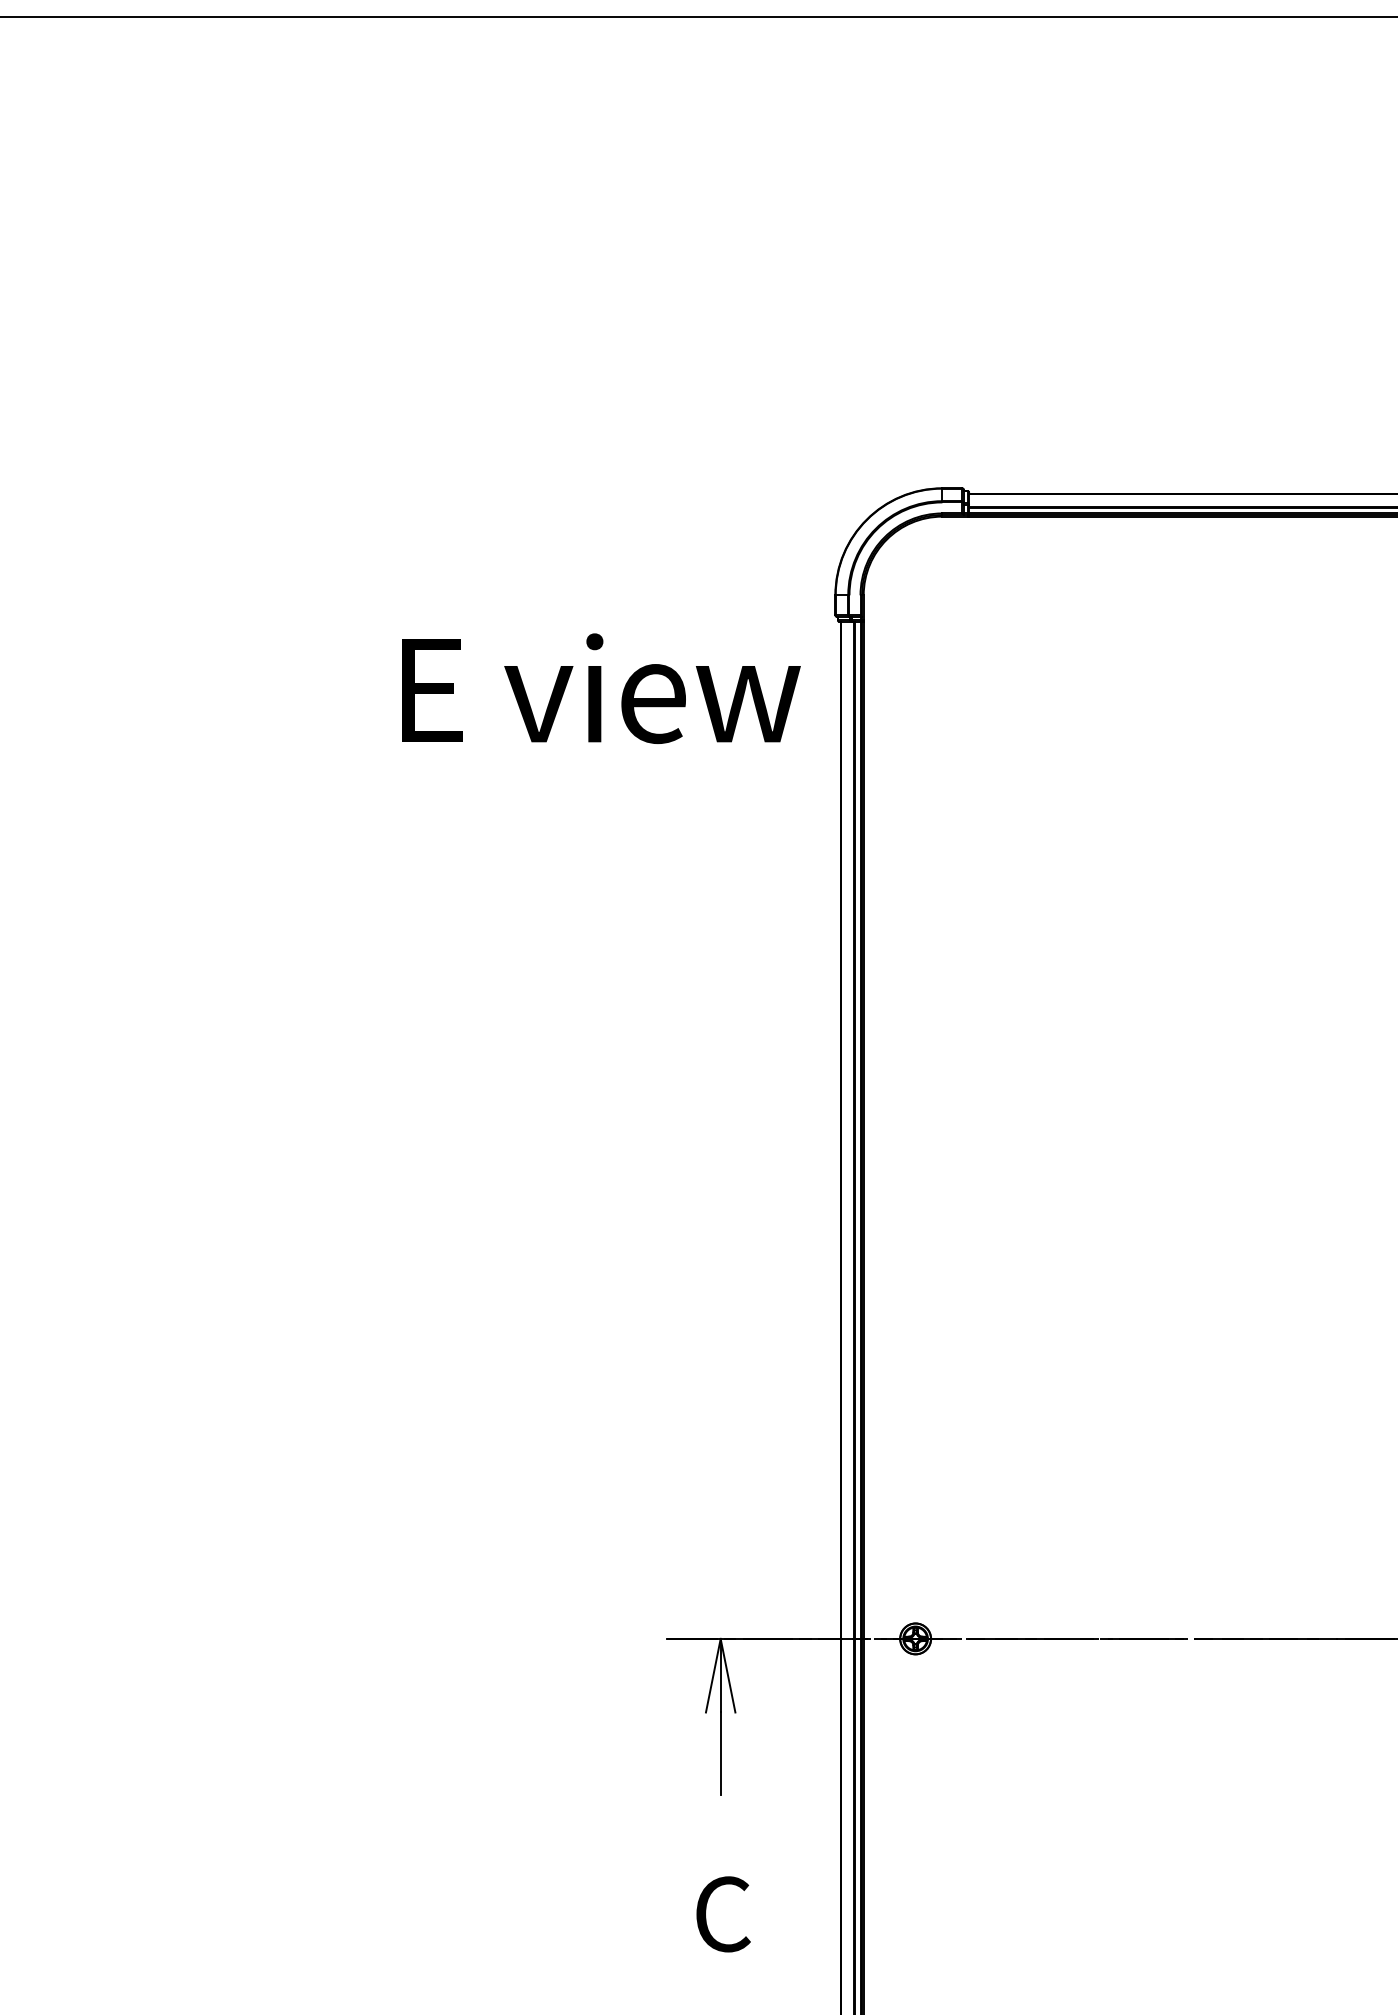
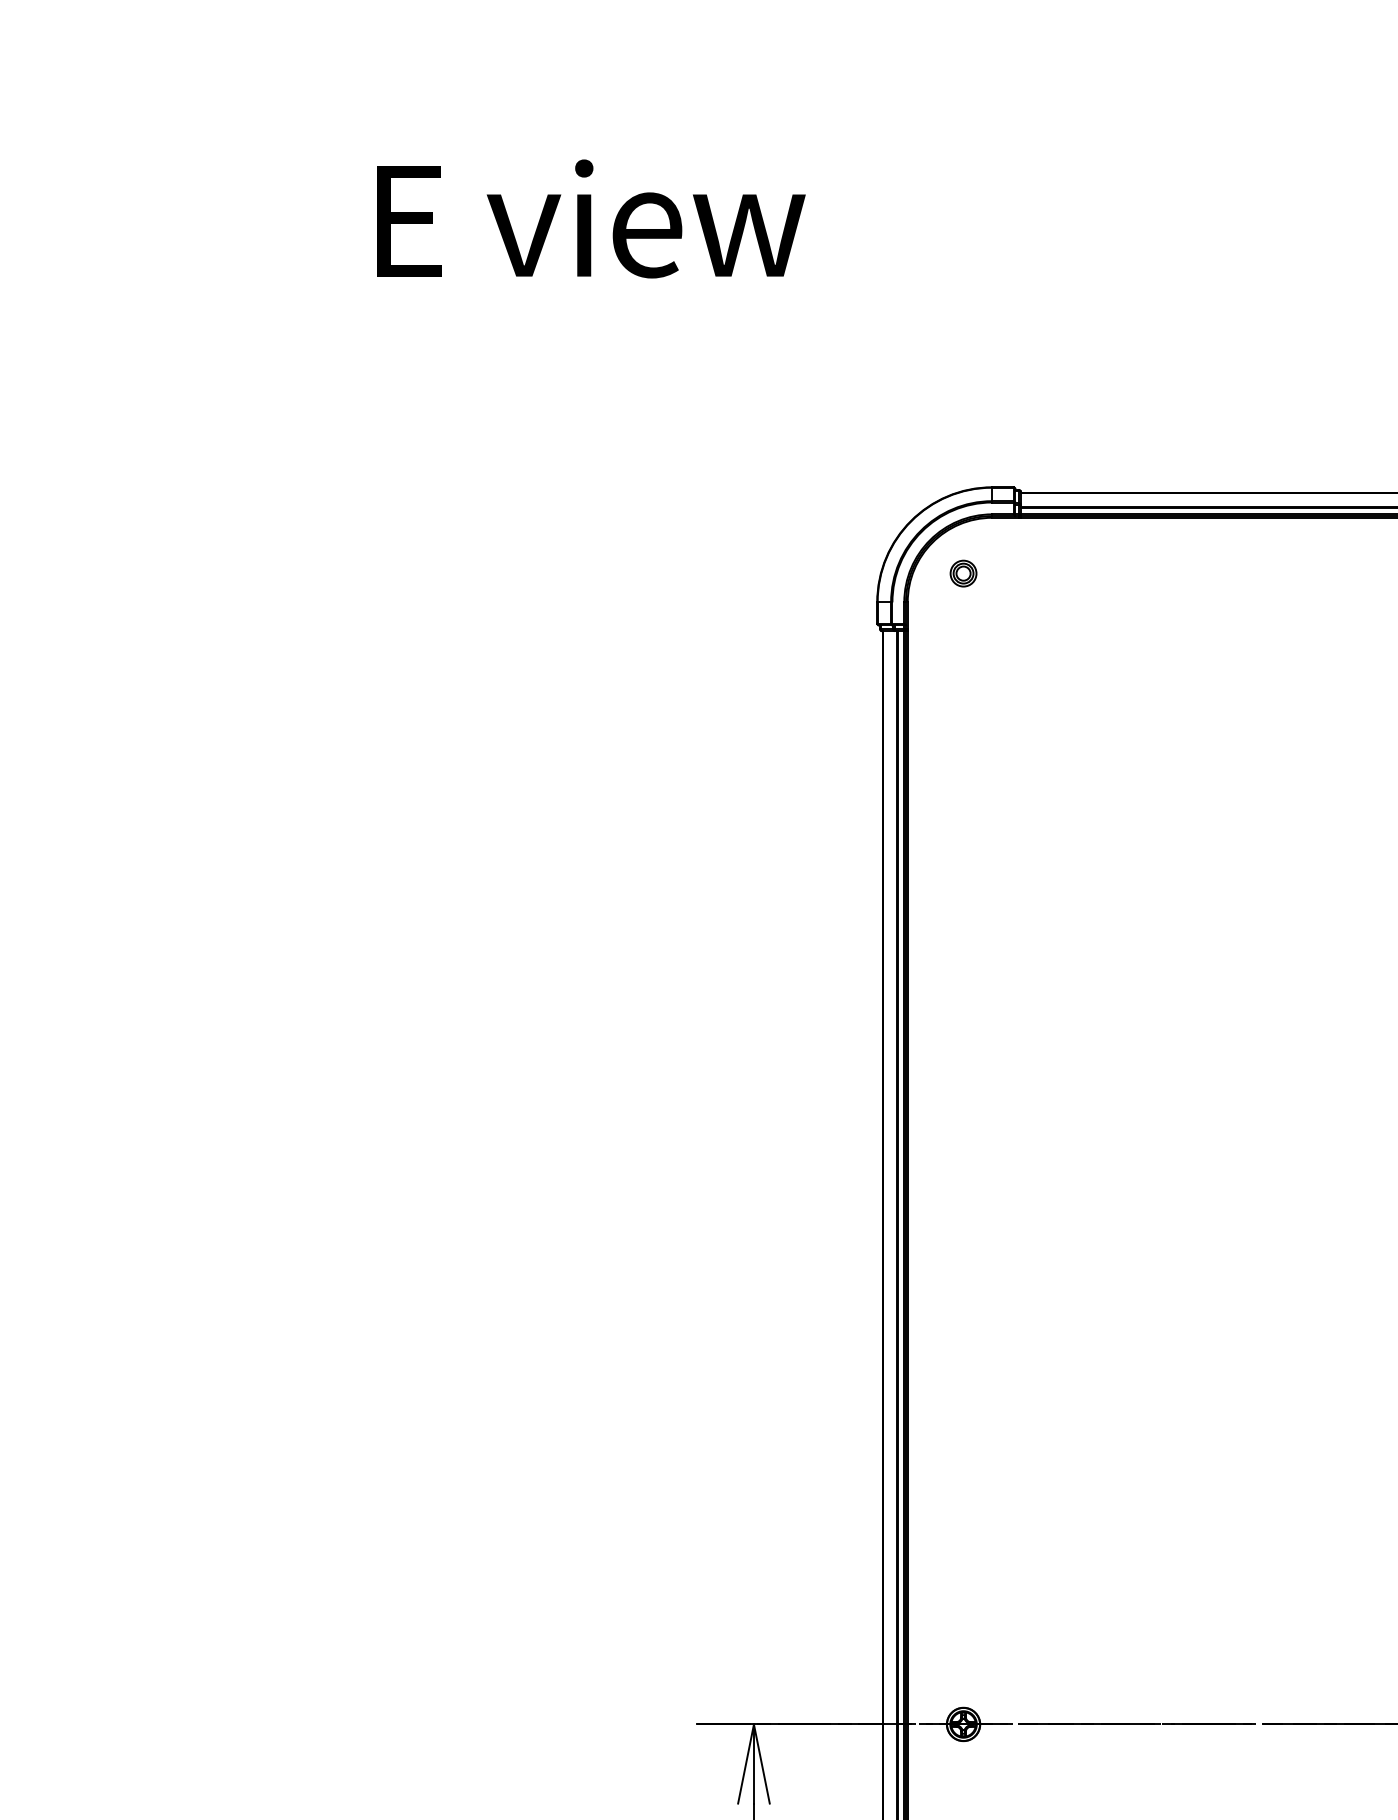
part: (915, 568) -> (963, 573), added
text: (601, 688) -> (591, 218), moved

